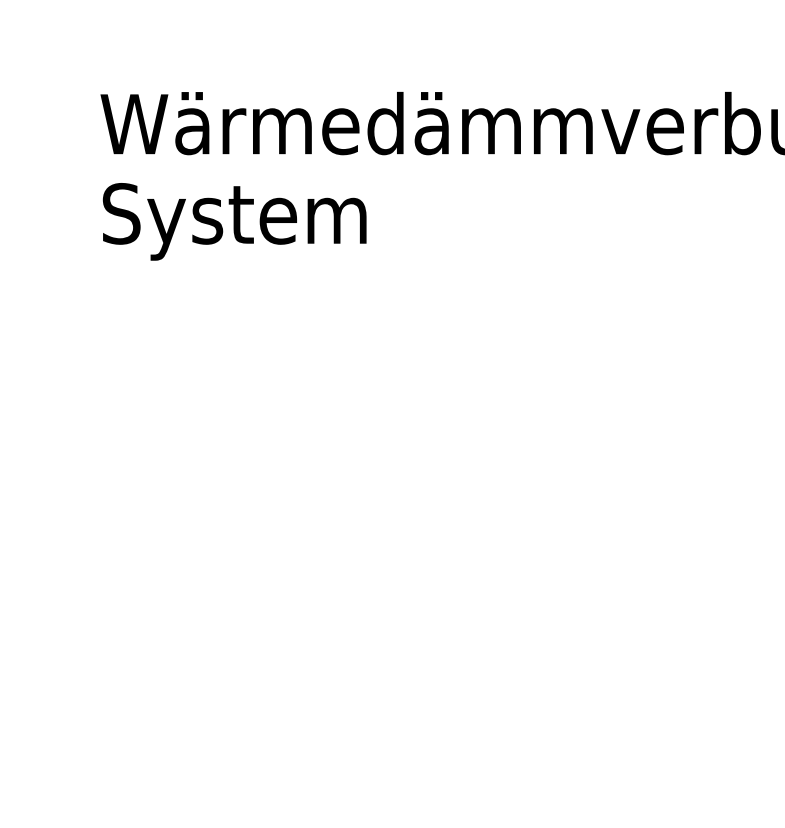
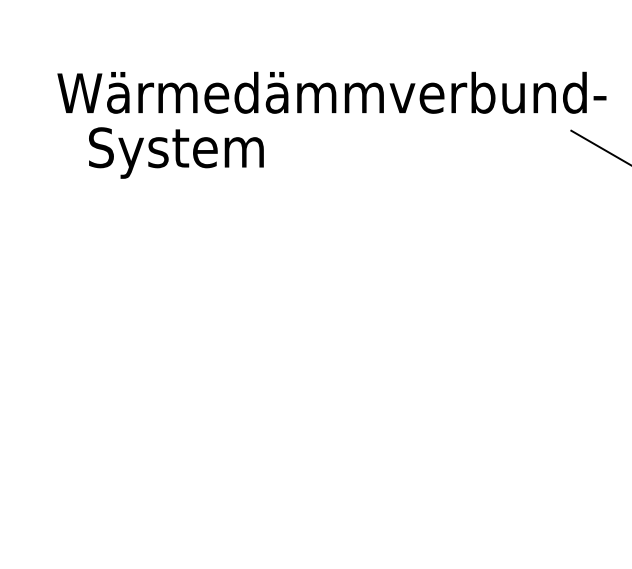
text: (234, 221) -> (176, 152), moved

